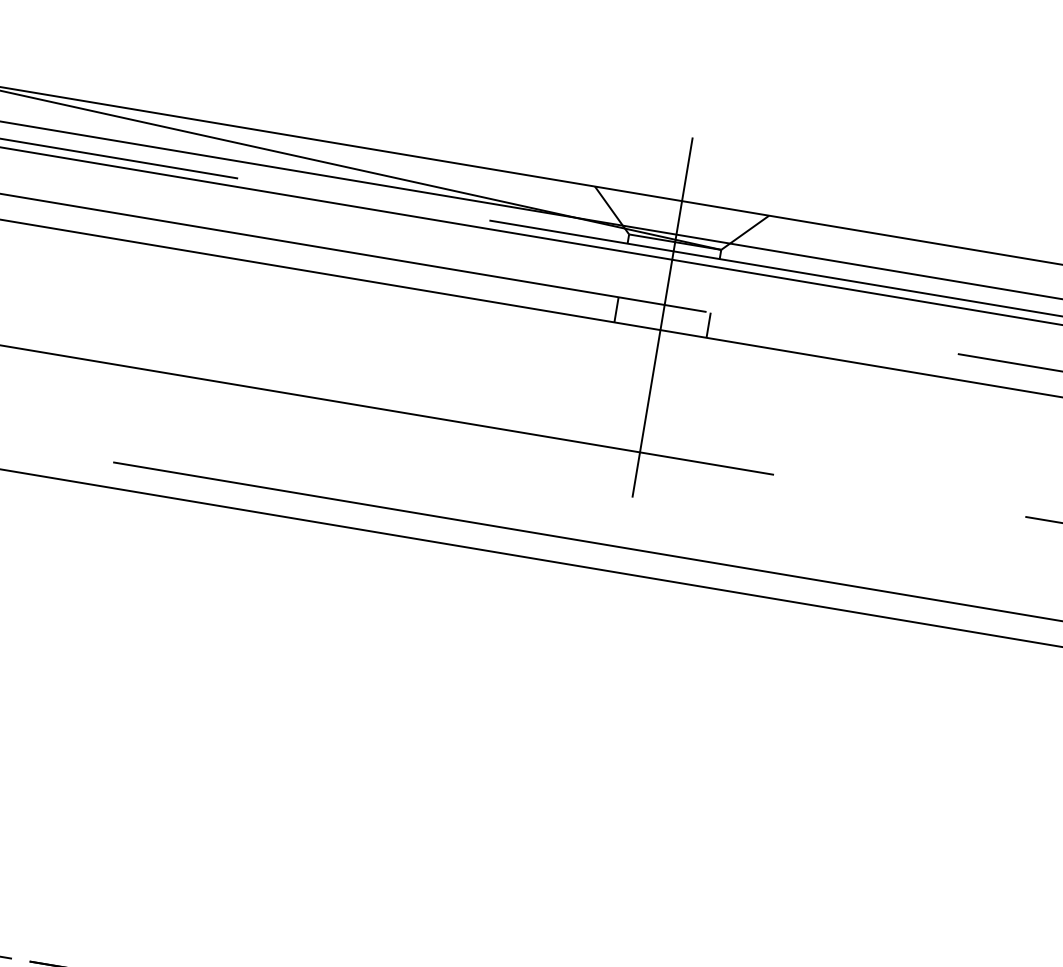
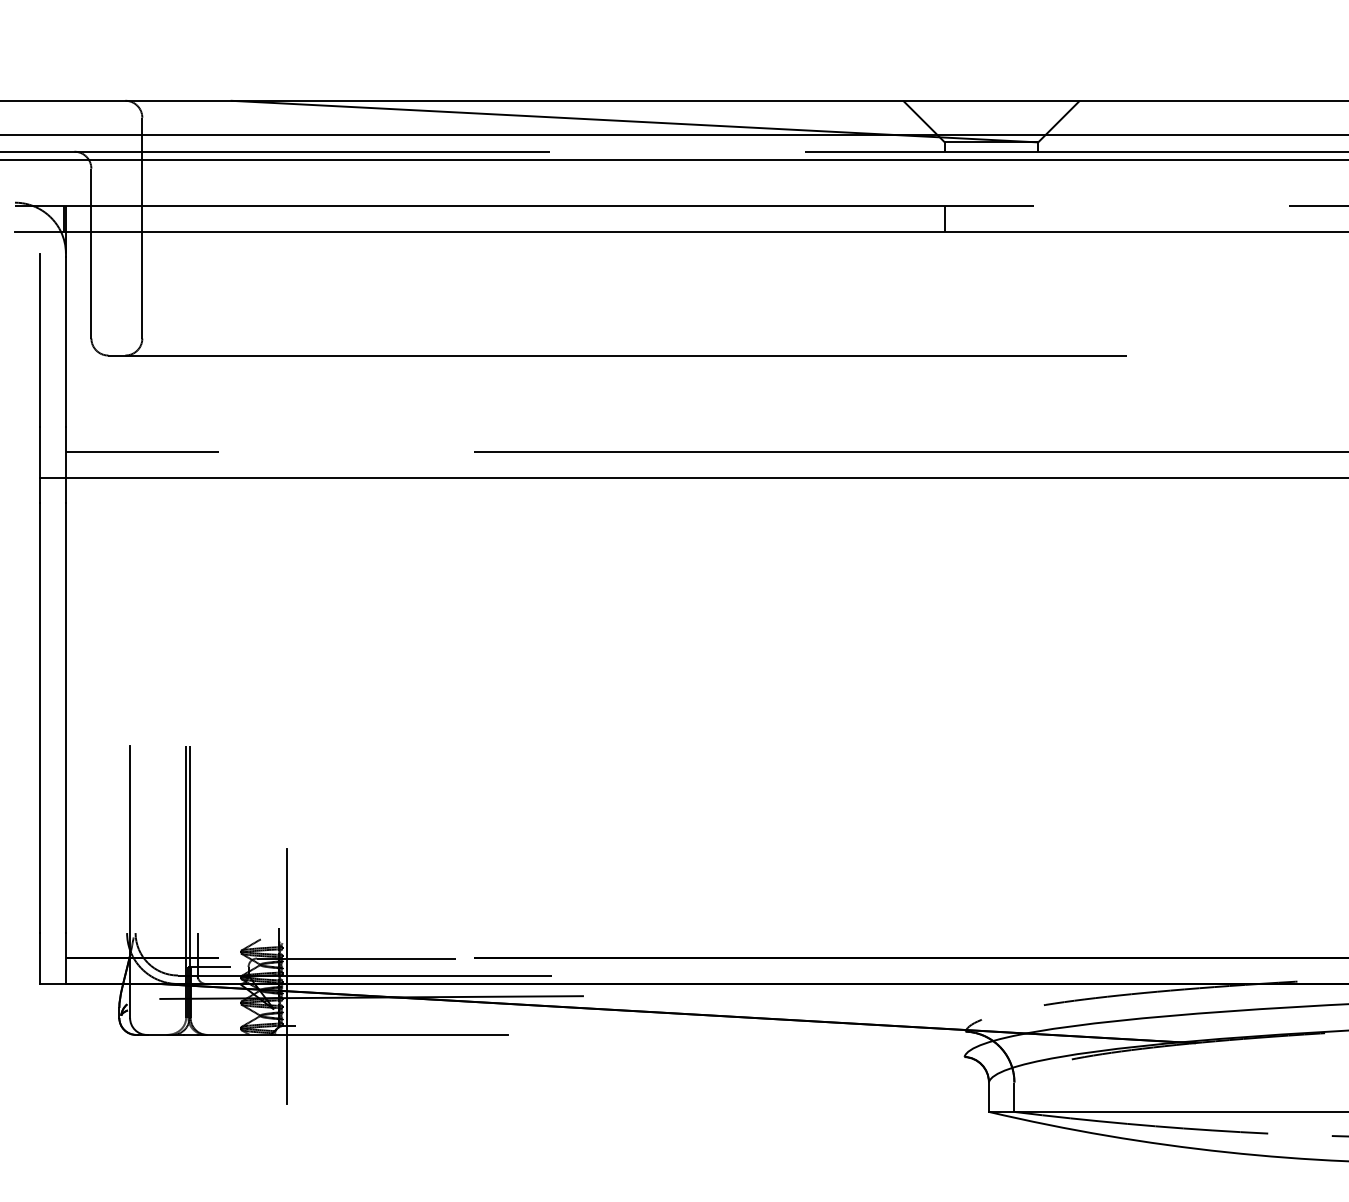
line: (662, 317) -> (991, 218), removed
line: (708, 324) -> (1038, 218), removed

